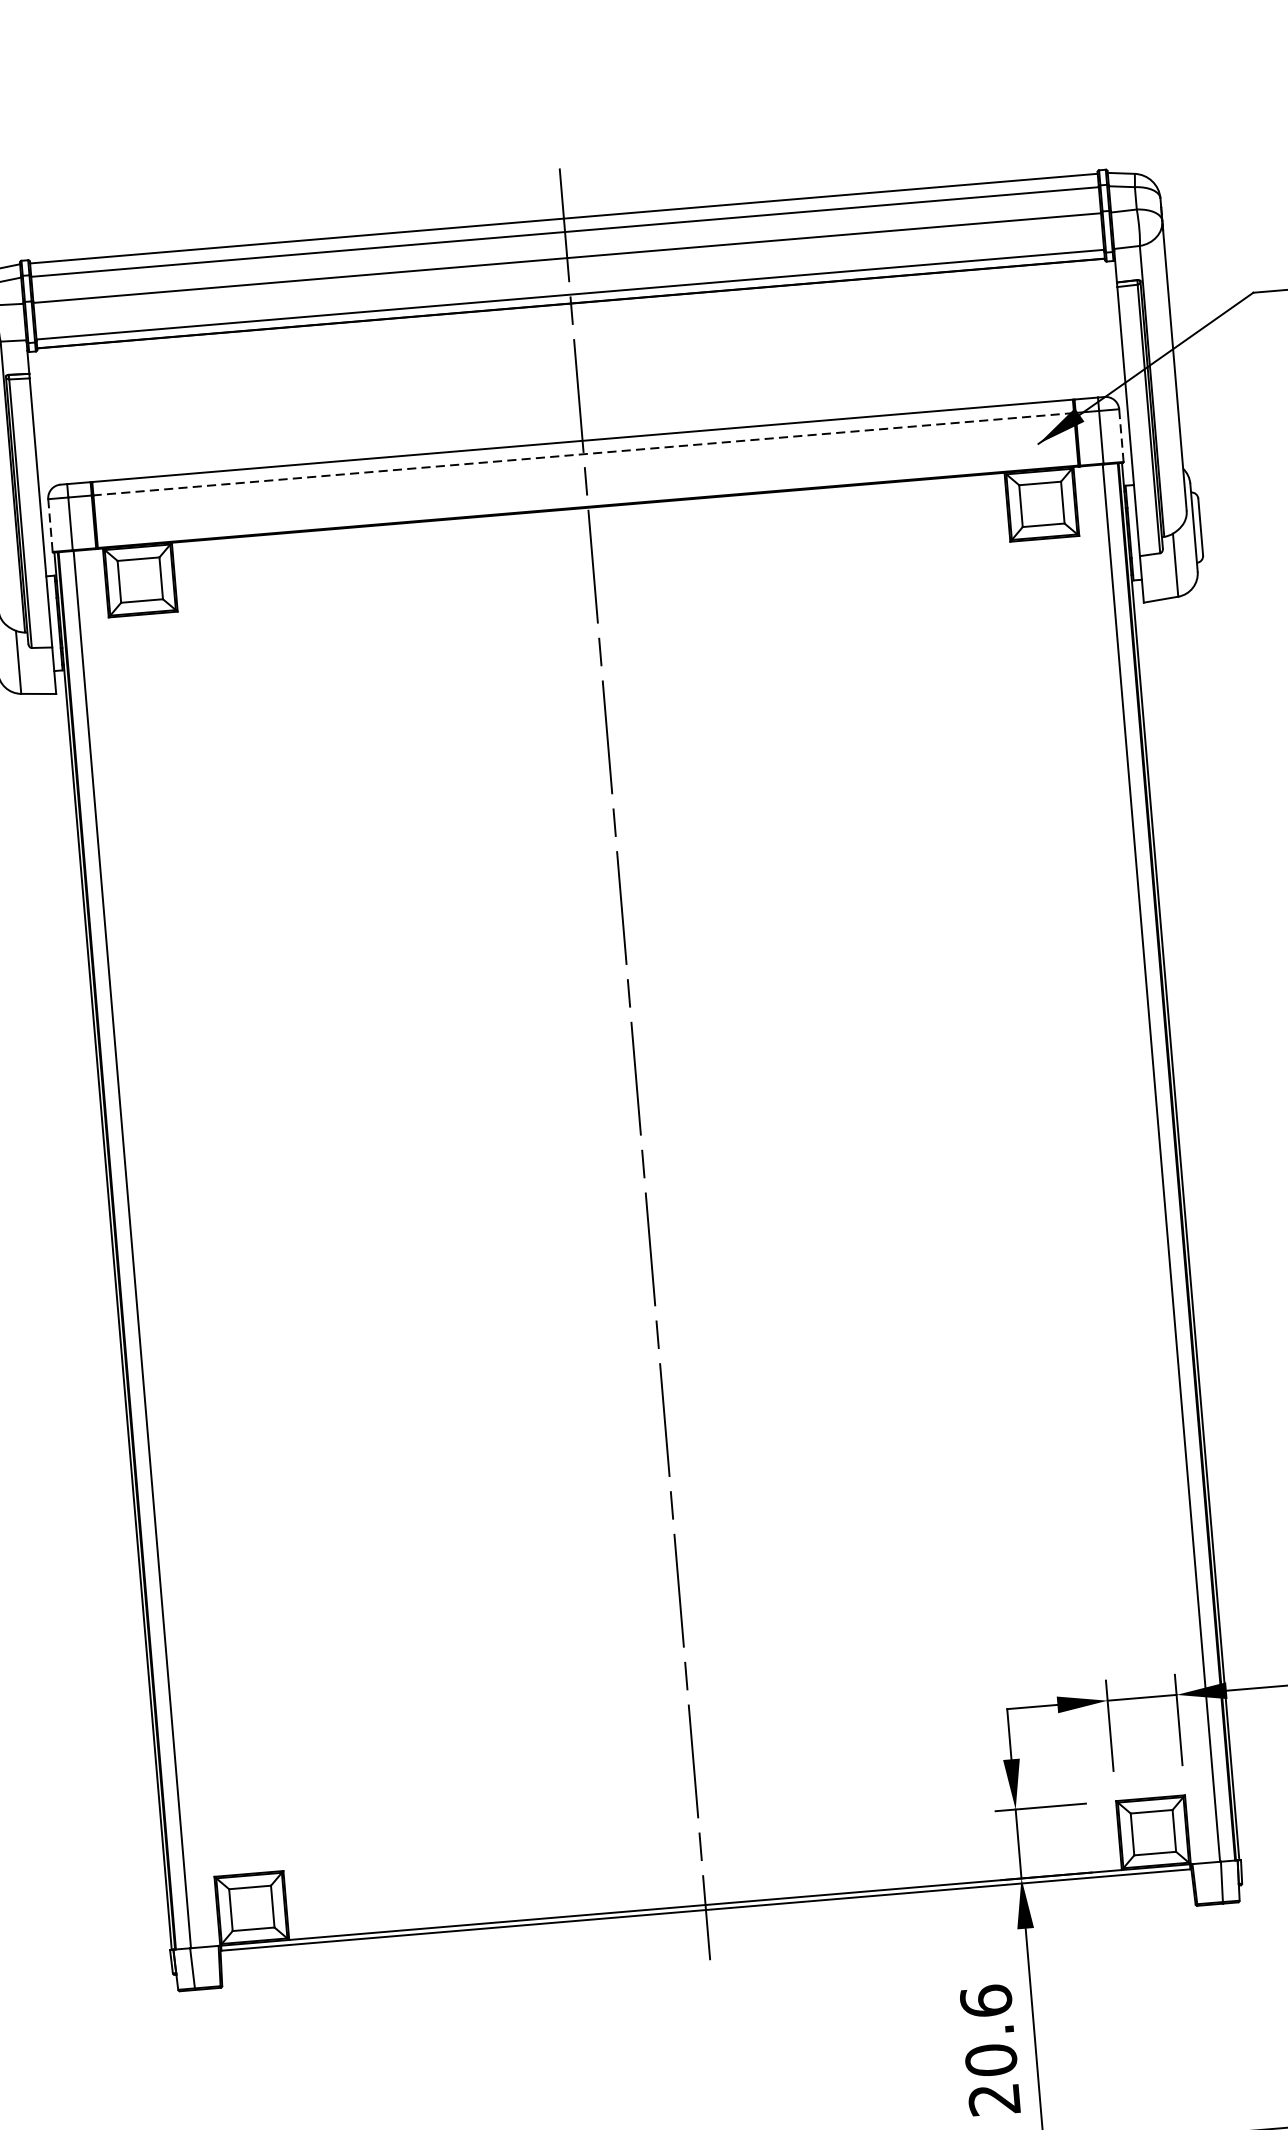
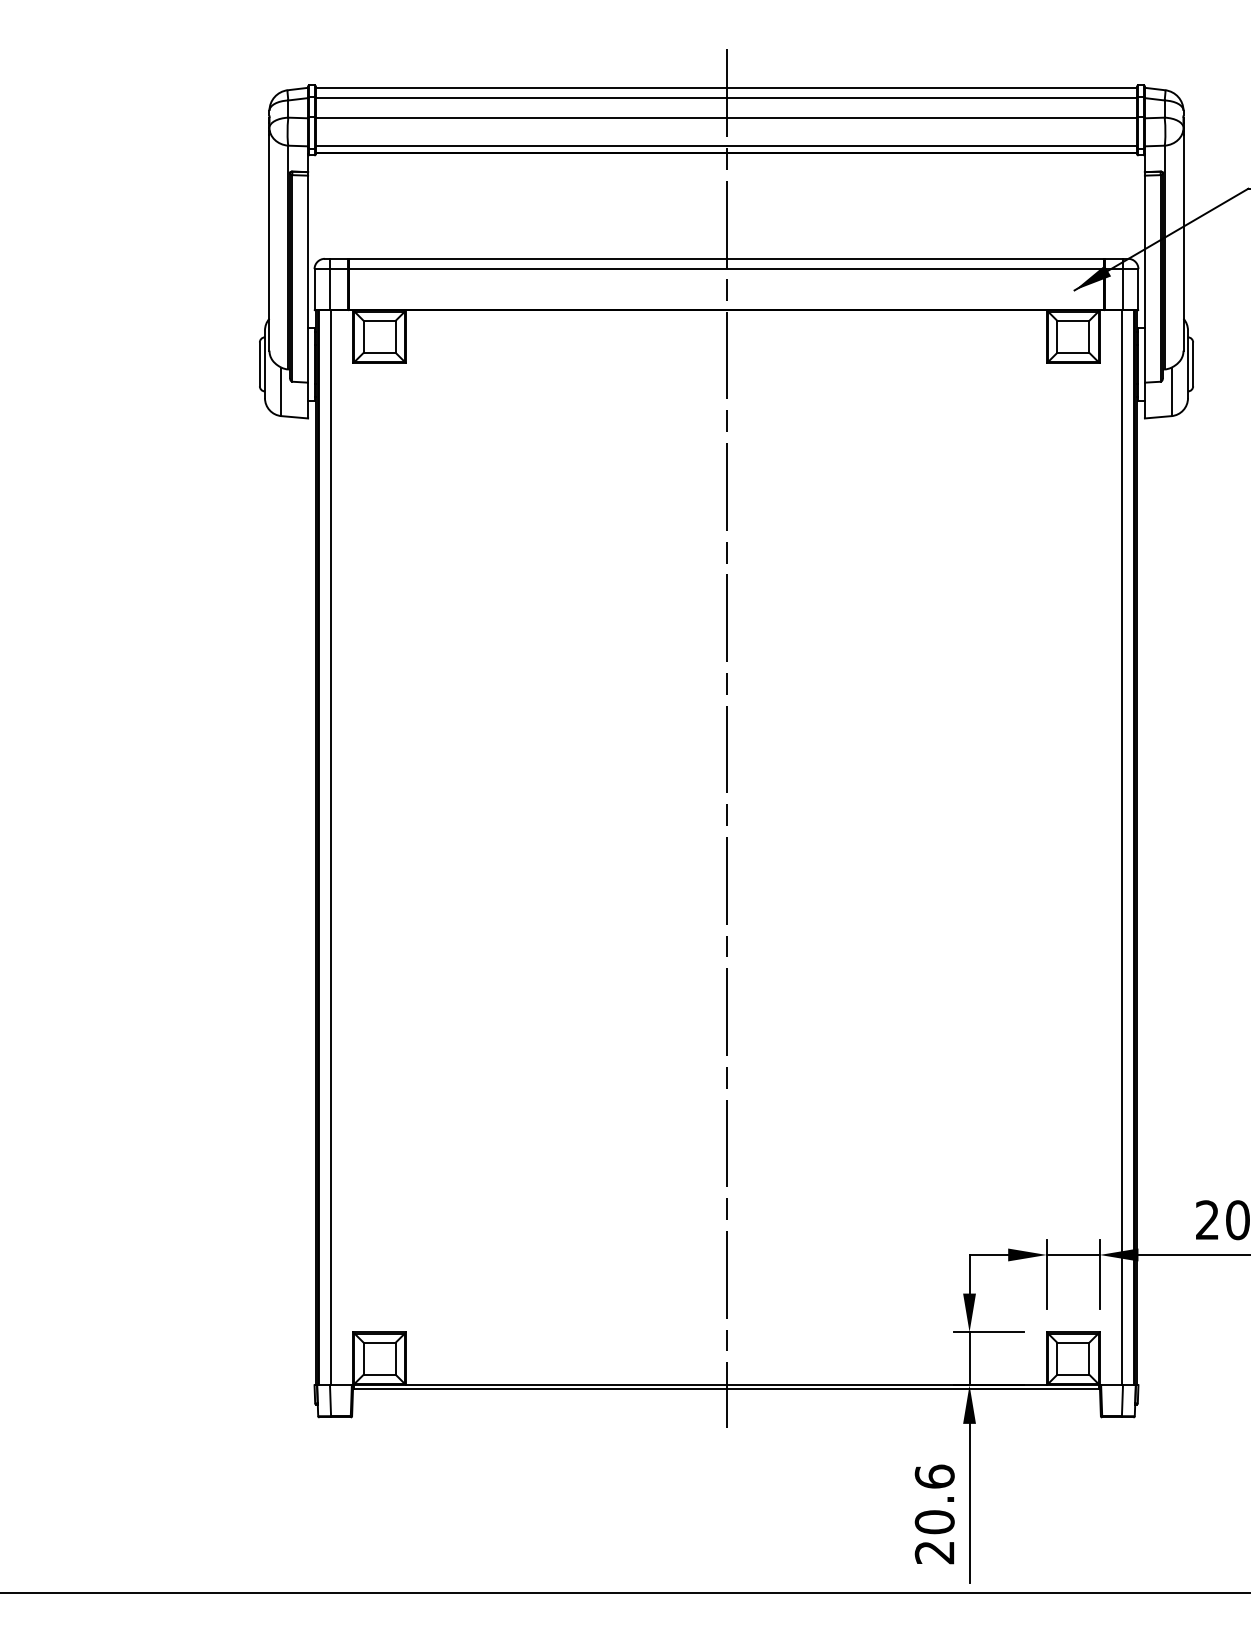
line: (1121, 434) -> (1138, 288), dashed -> solid
line: (583, 454) -> (726, 269), dashed -> solid
line: (50, 525) -> (314, 289), dashed -> solid

